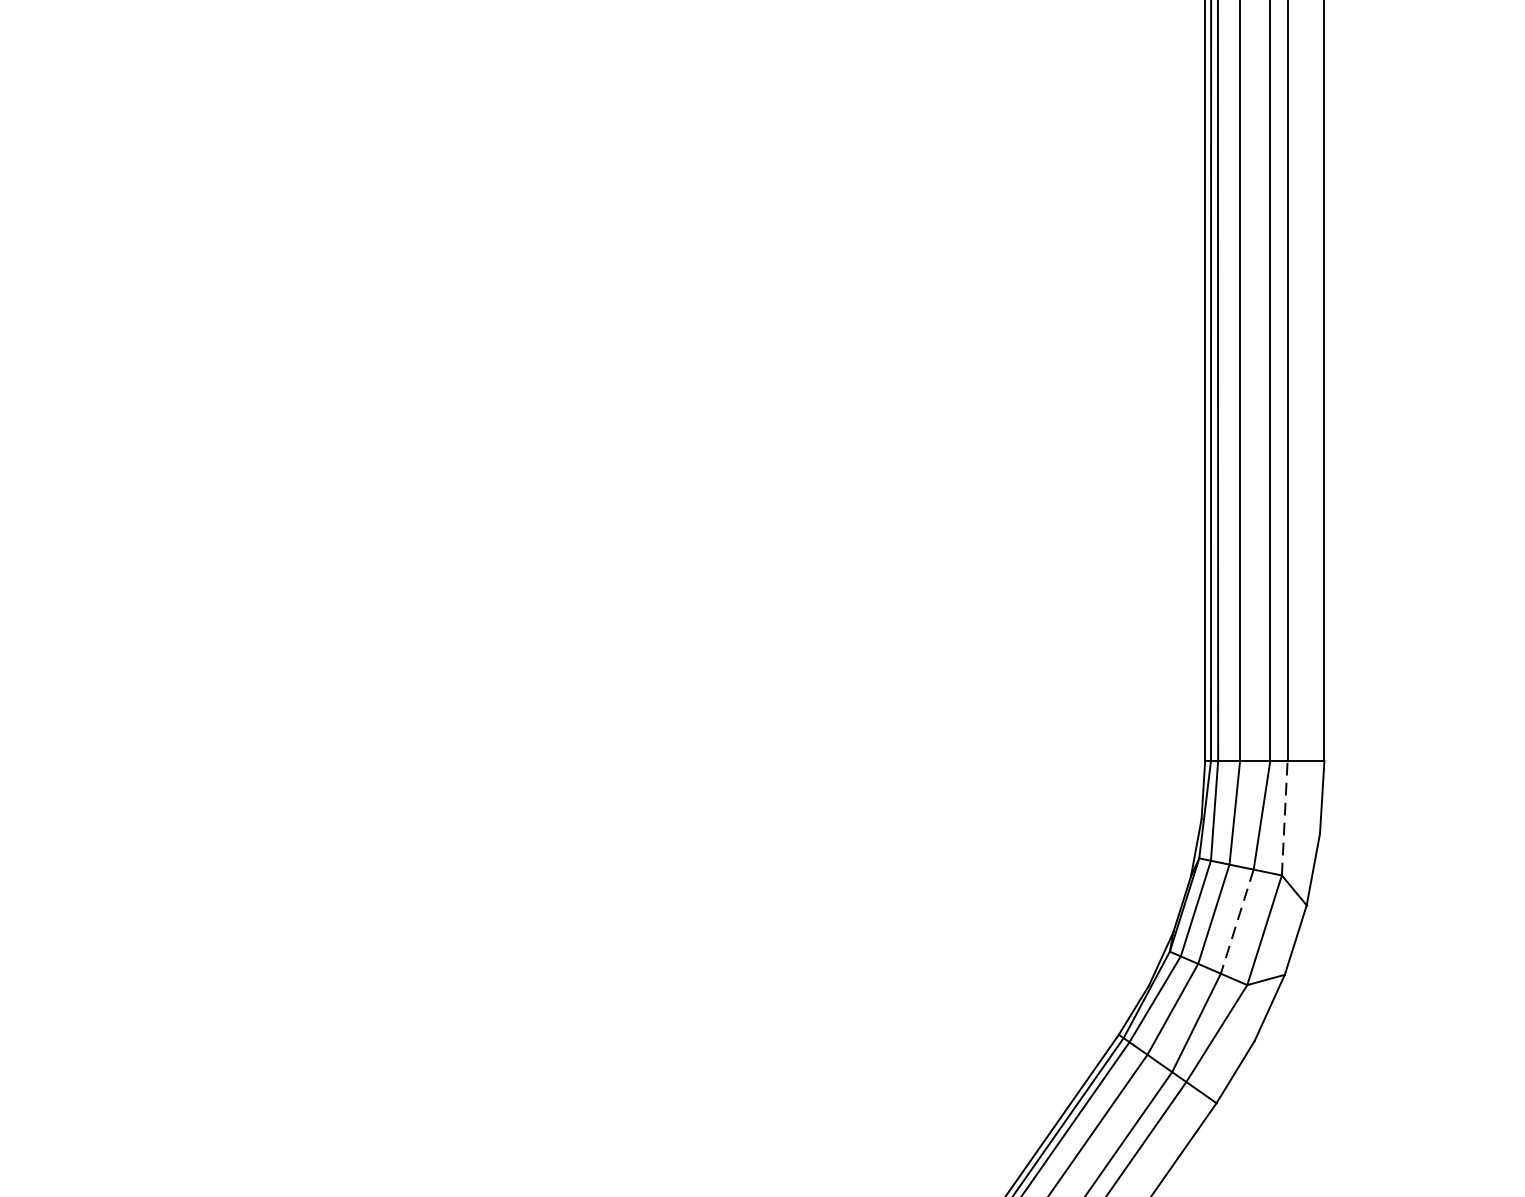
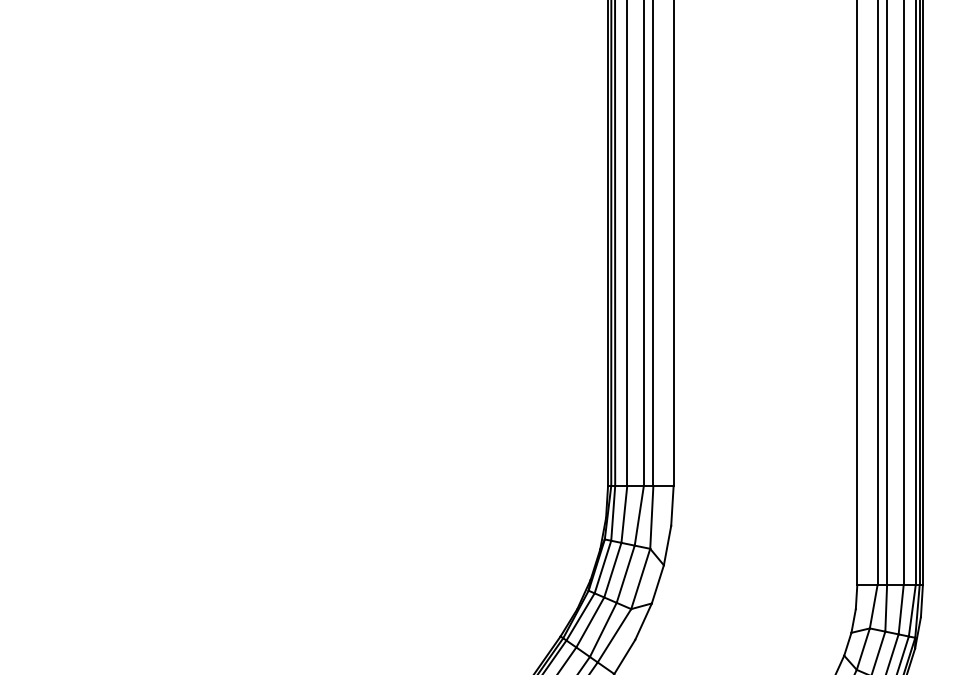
line: (1284, 816) -> (651, 516), dashed -> solid
line: (1236, 922) -> (625, 574), dashed -> solid

